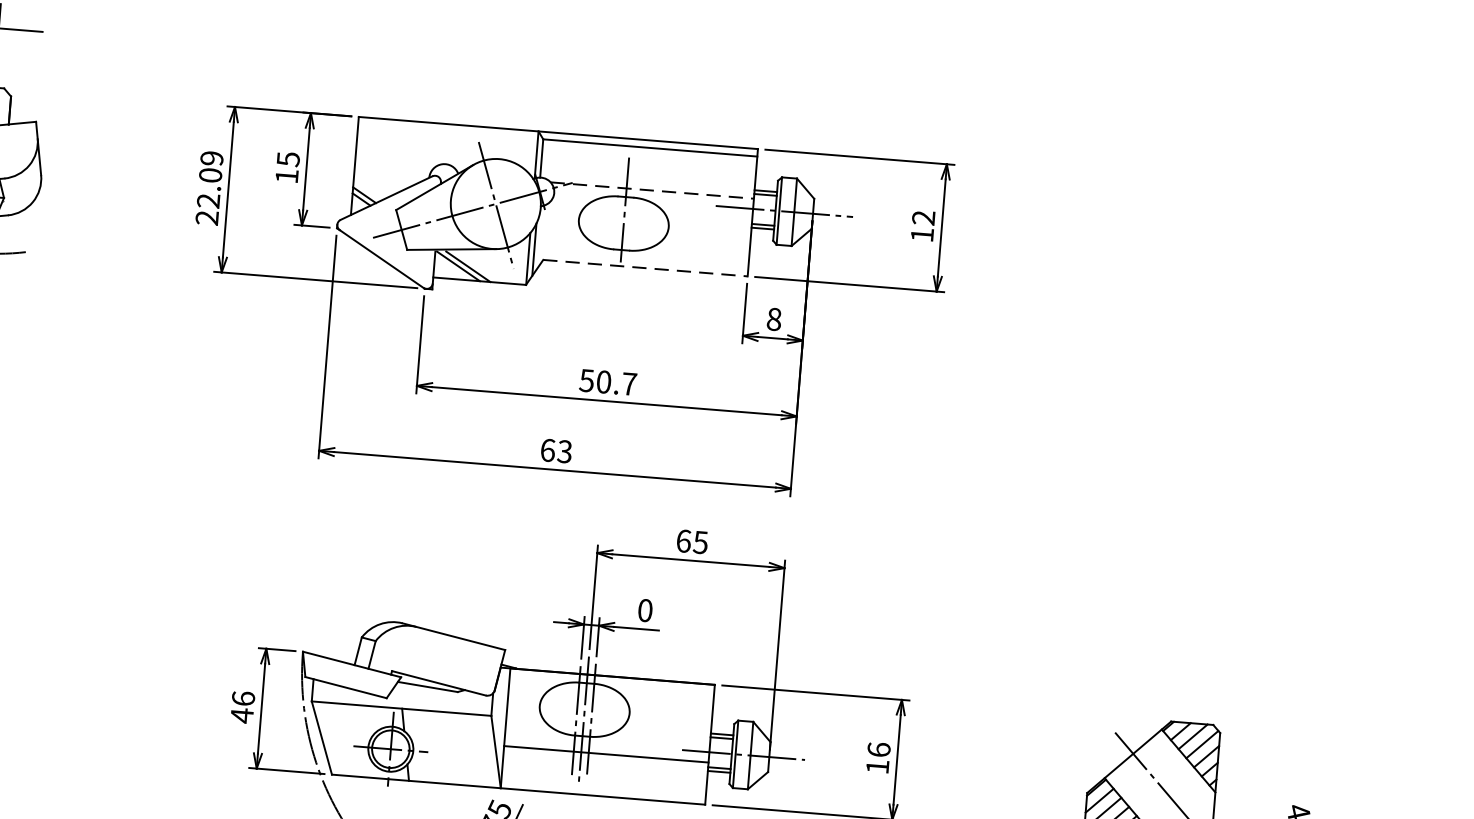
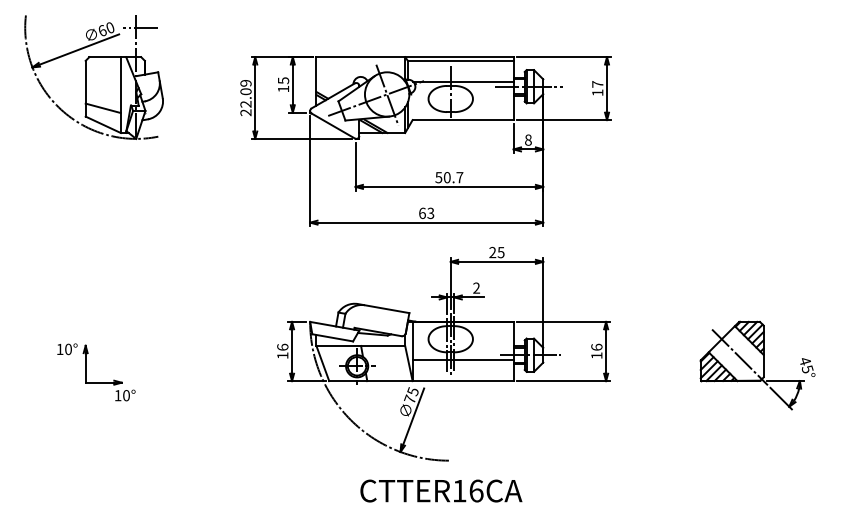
line: (652, 190) -> (463, 81), dashed -> solid
text: (923, 218) -> (597, 84), 12 -> 17
line: (646, 269) -> (463, 120), dashed -> solid
text: (683, 540) -> (492, 252), 65 -> 25
text: (645, 609) -> (476, 287), 0 -> 2
text: (241, 715) -> (282, 355), 46 -> 16

